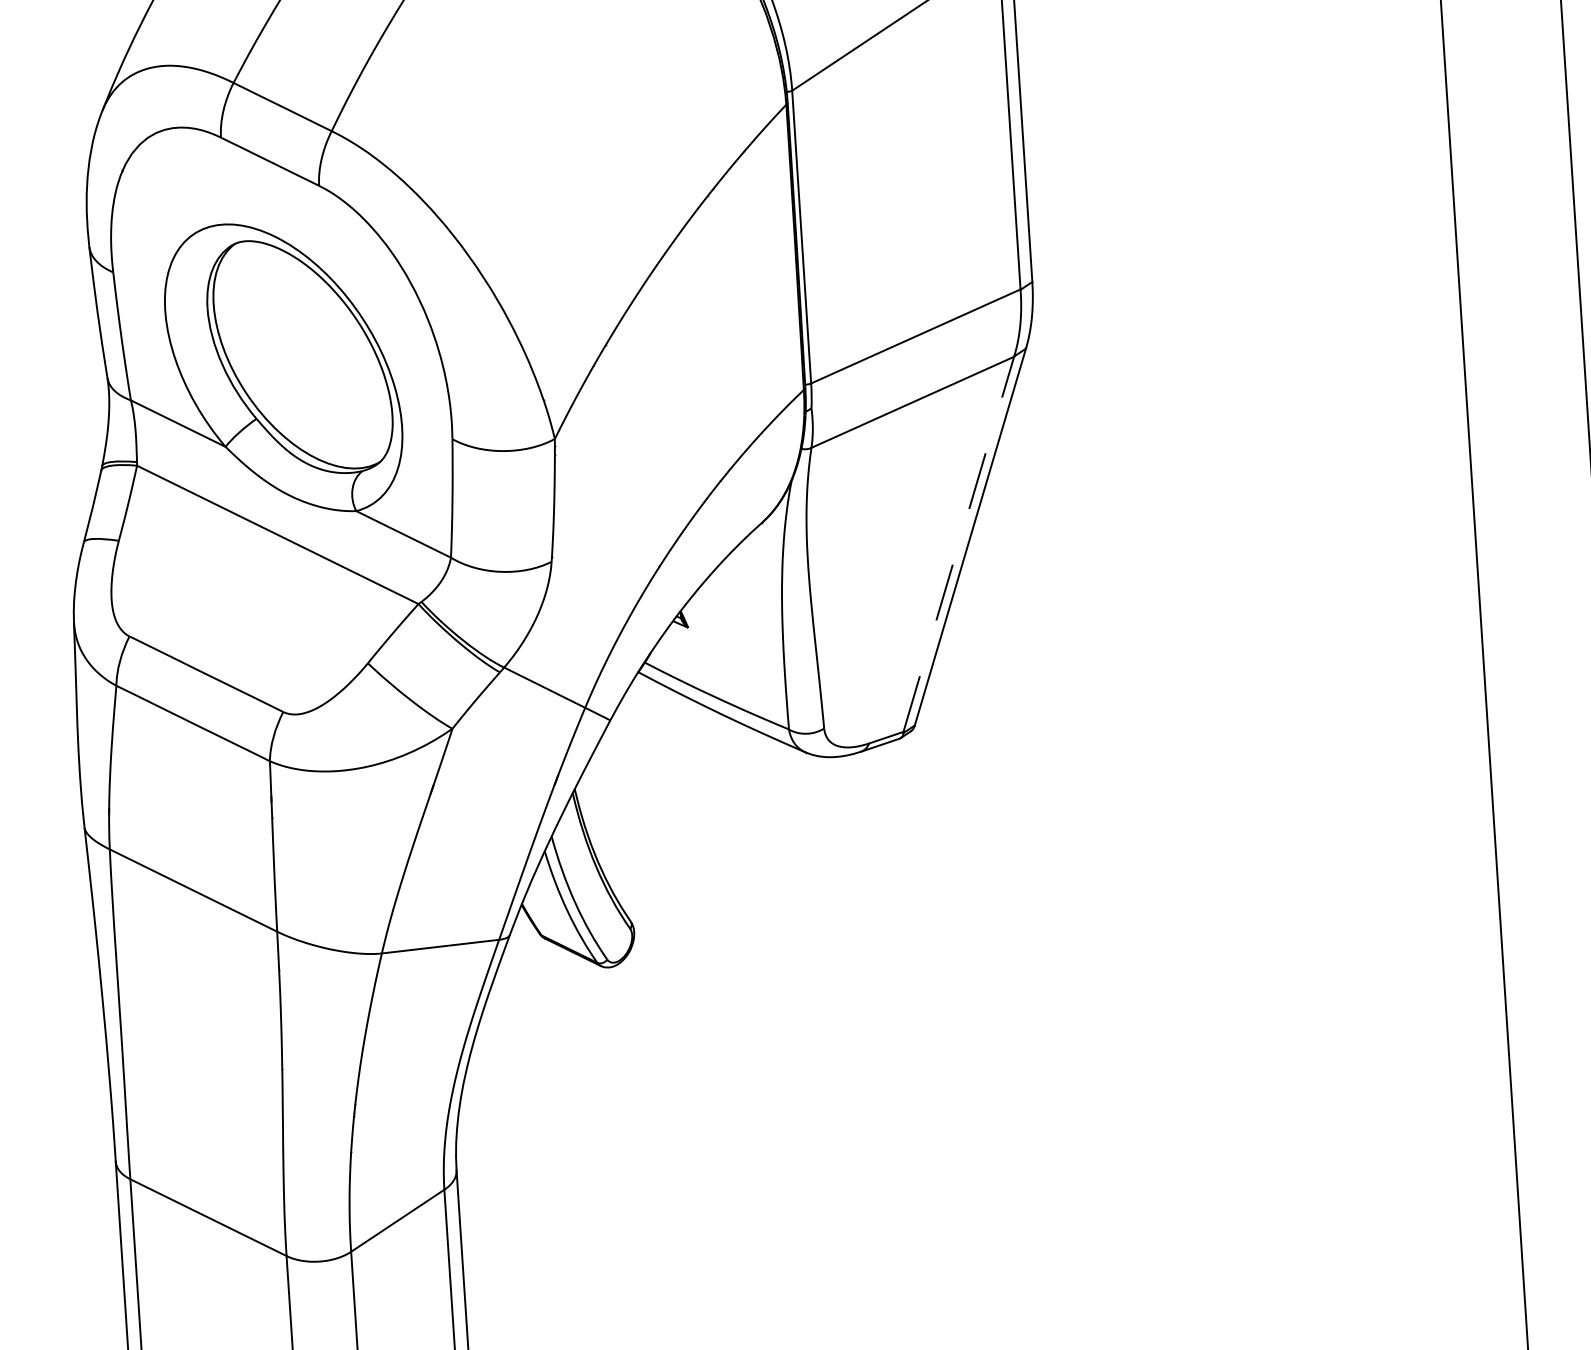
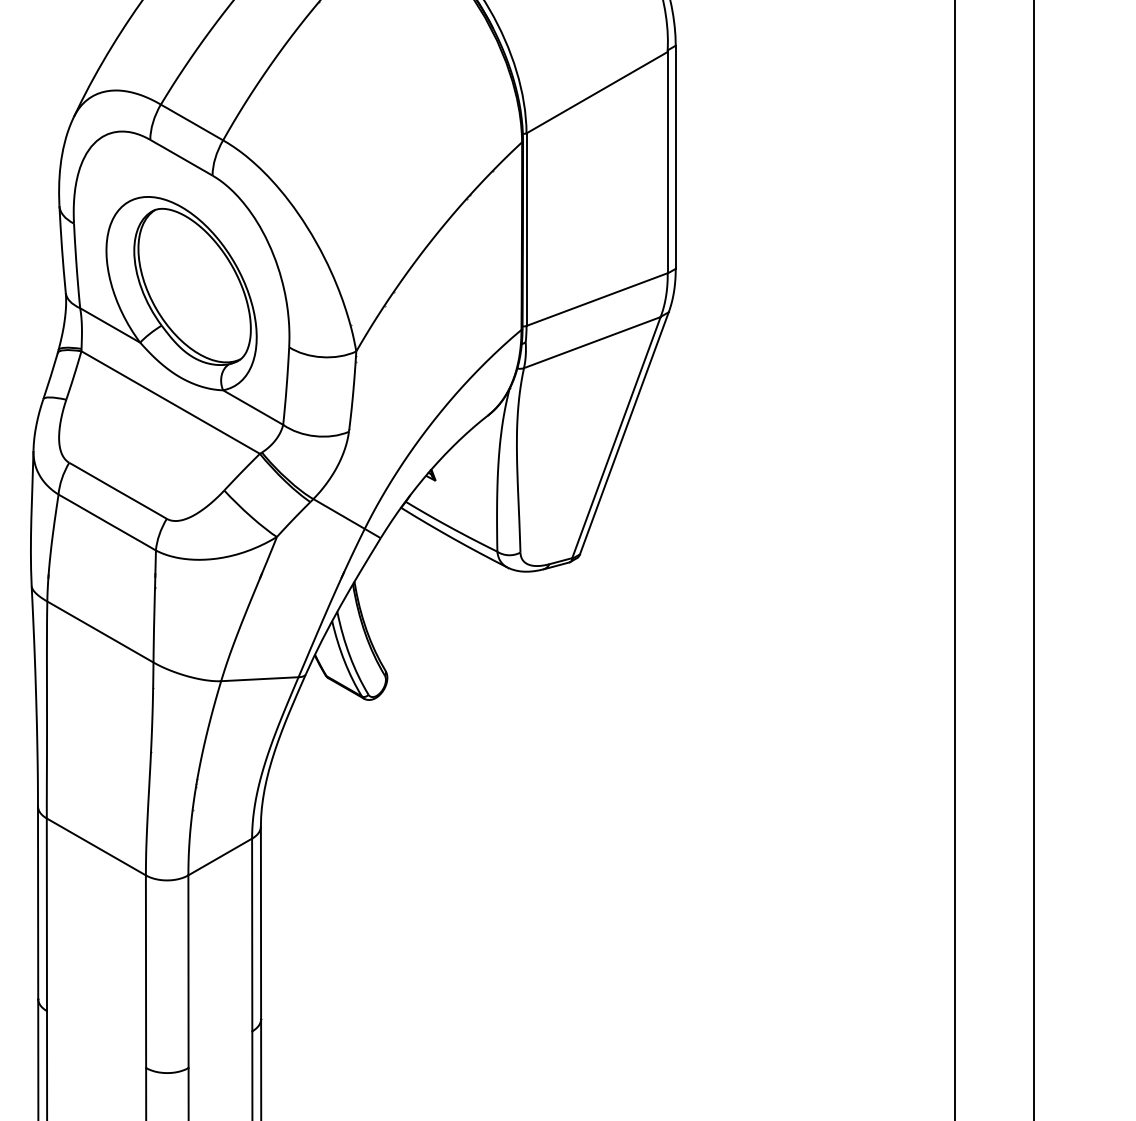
line: (958, 544) -> (616, 437), dashed -> solid

